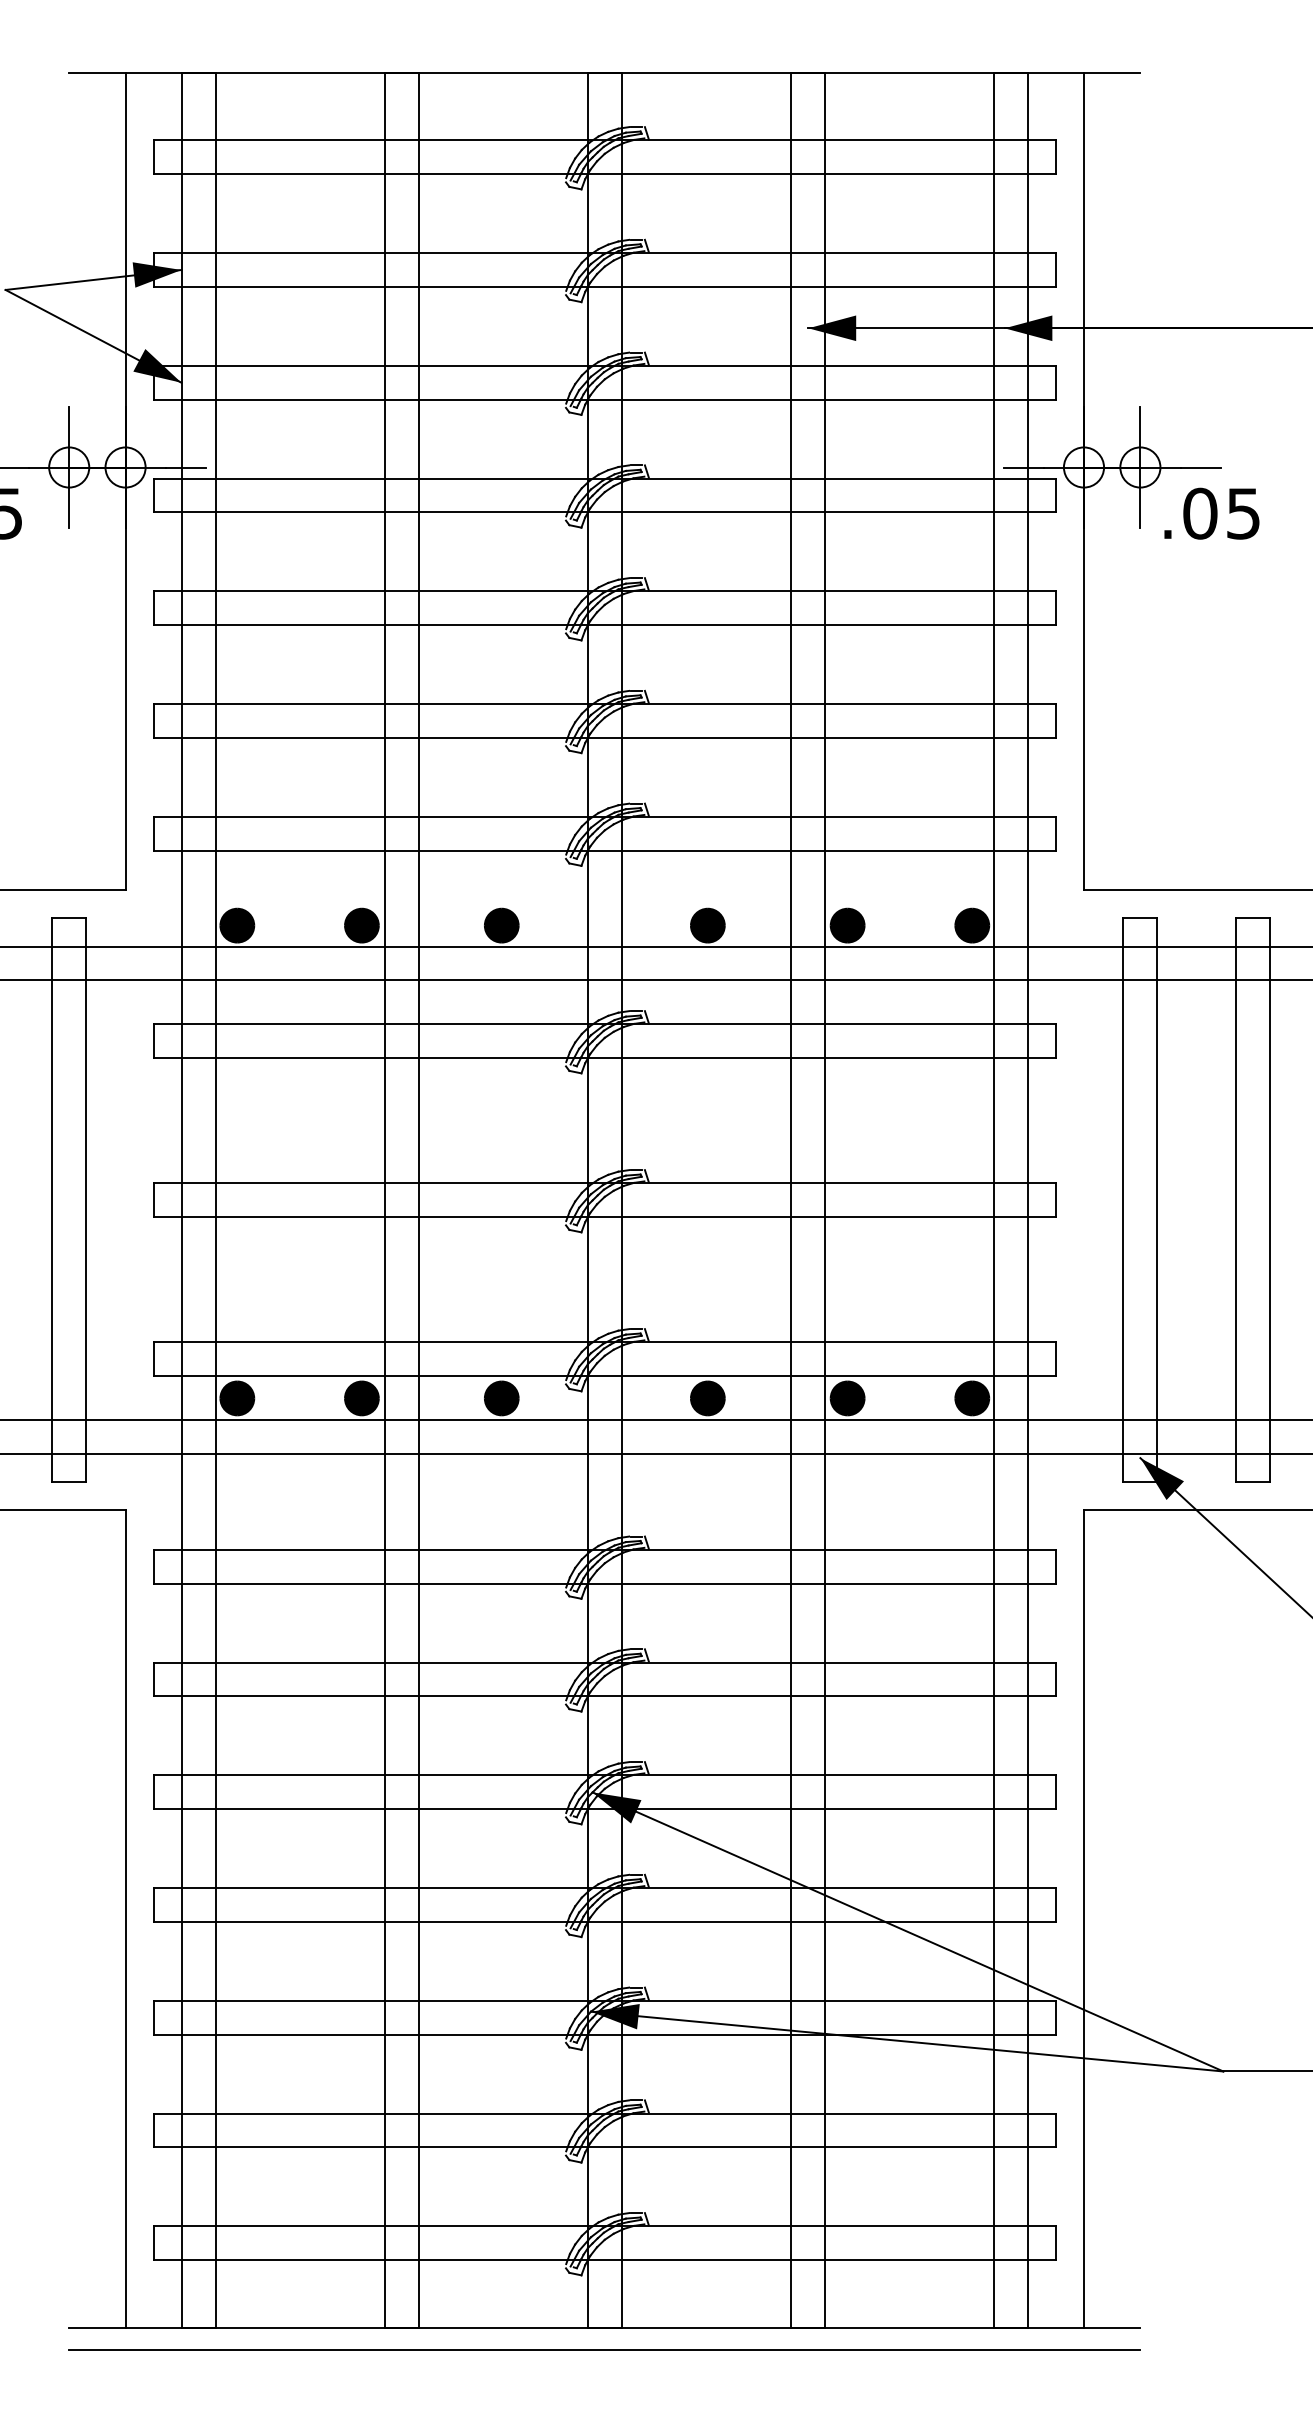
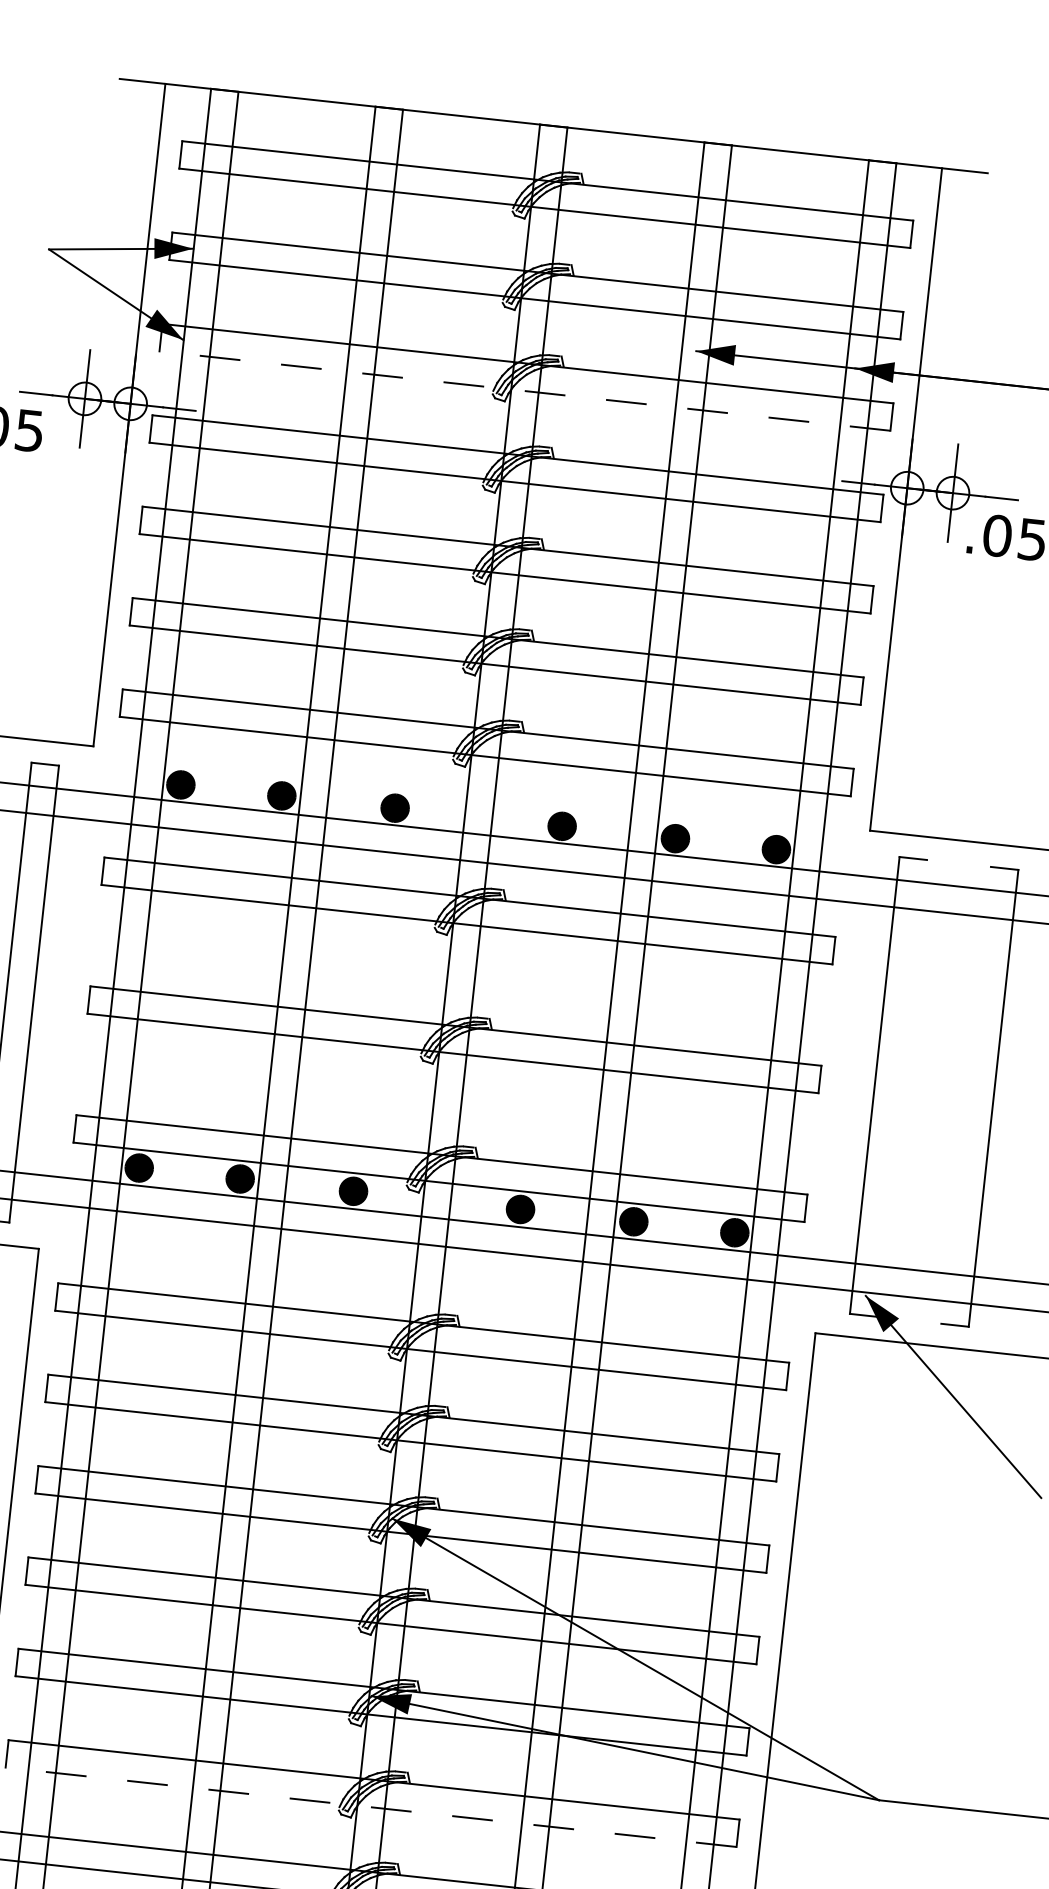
line: (604, 399) -> (524, 390), solid -> dashed
line: (1157, 1200) -> (902, 1088), removed
line: (1236, 1200) -> (966, 1095), removed
line: (604, 2147) -> (370, 1807), solid -> dashed

